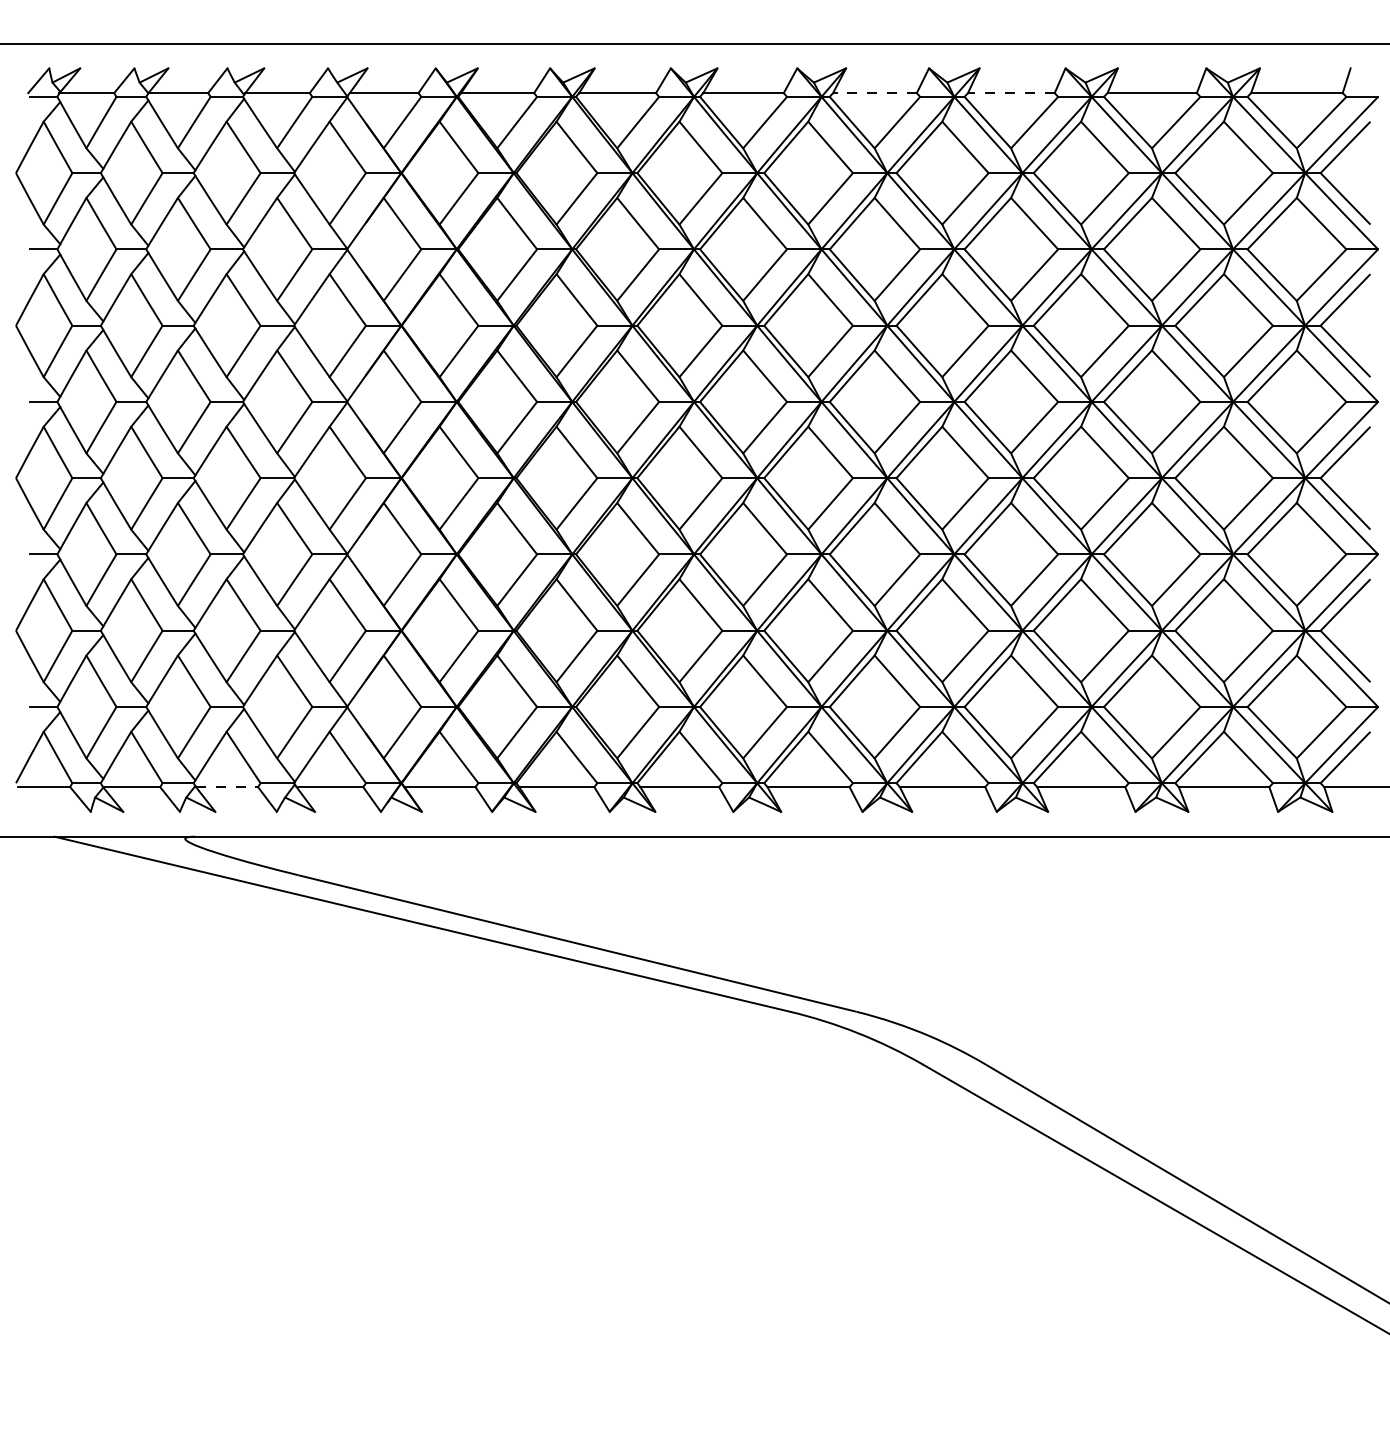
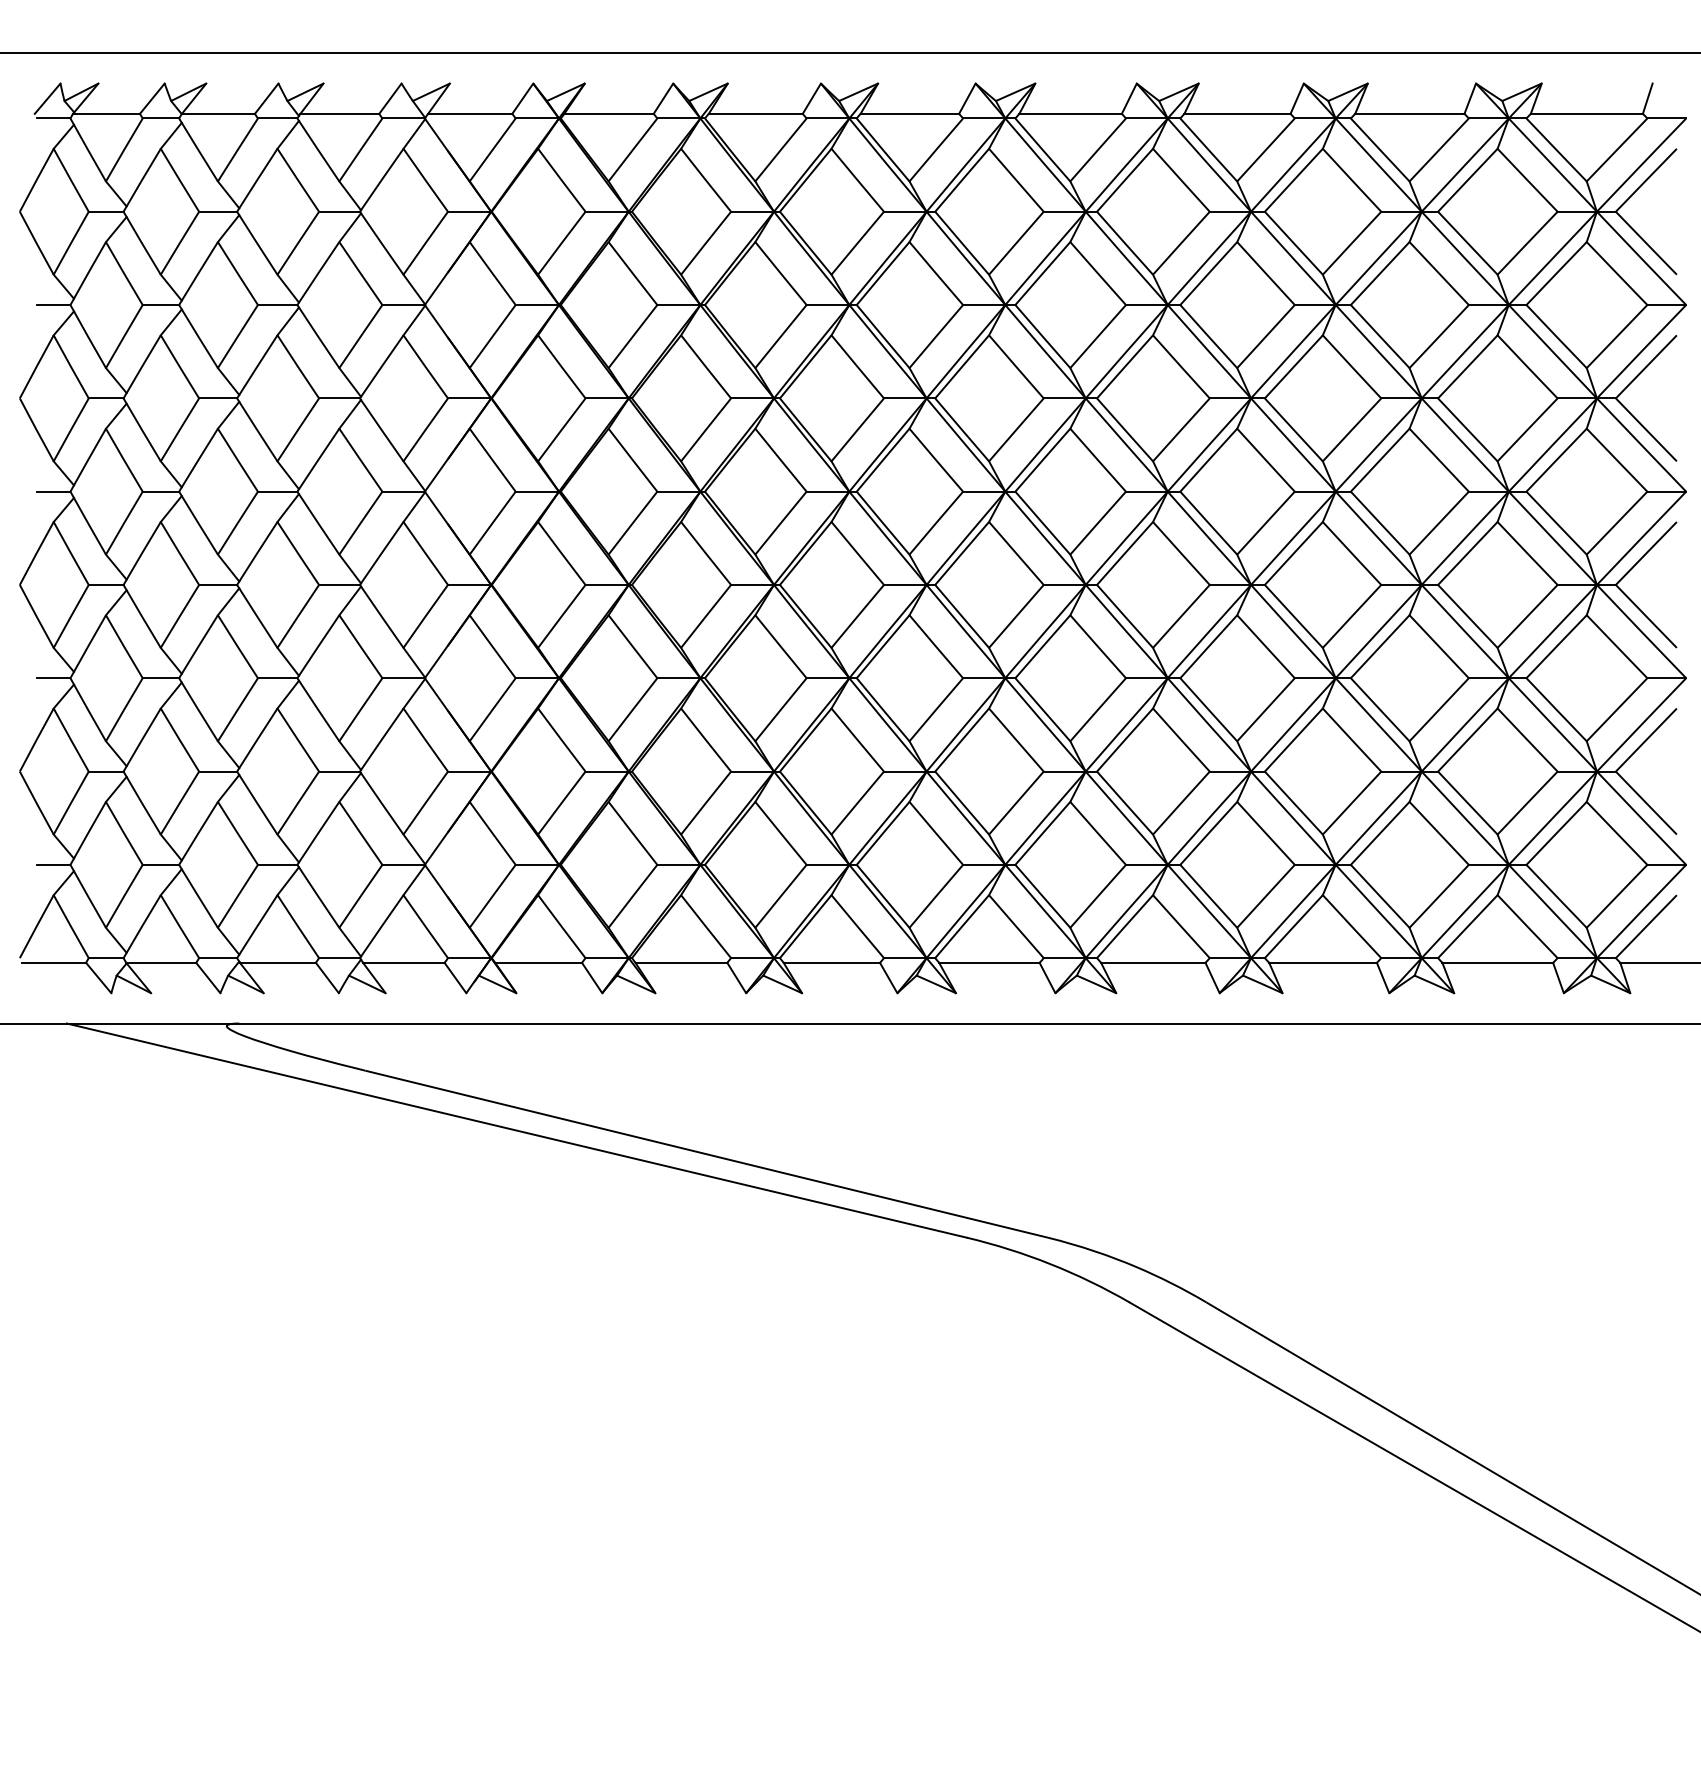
line: (874, 92) -> (1070, 113), dashed -> solid
line: (1011, 92) -> (1237, 113), dashed -> solid
line: (226, 786) -> (277, 962), dashed -> solid

